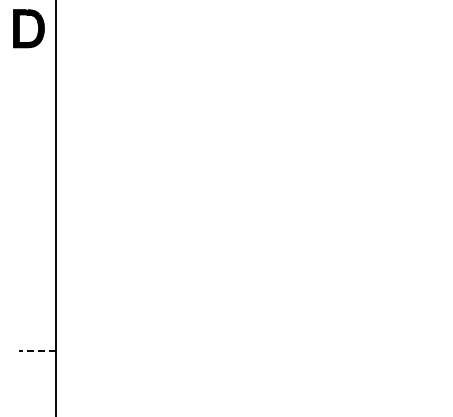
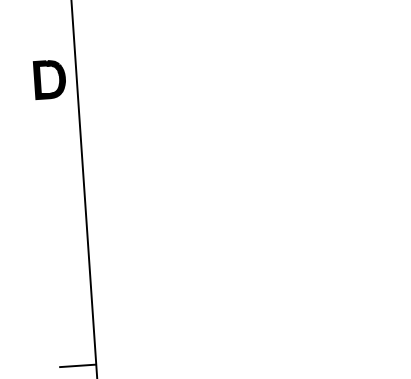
part: (28, 28) -> (49, 79), moved
line: (37, 351) -> (78, 366), dashed -> solid

